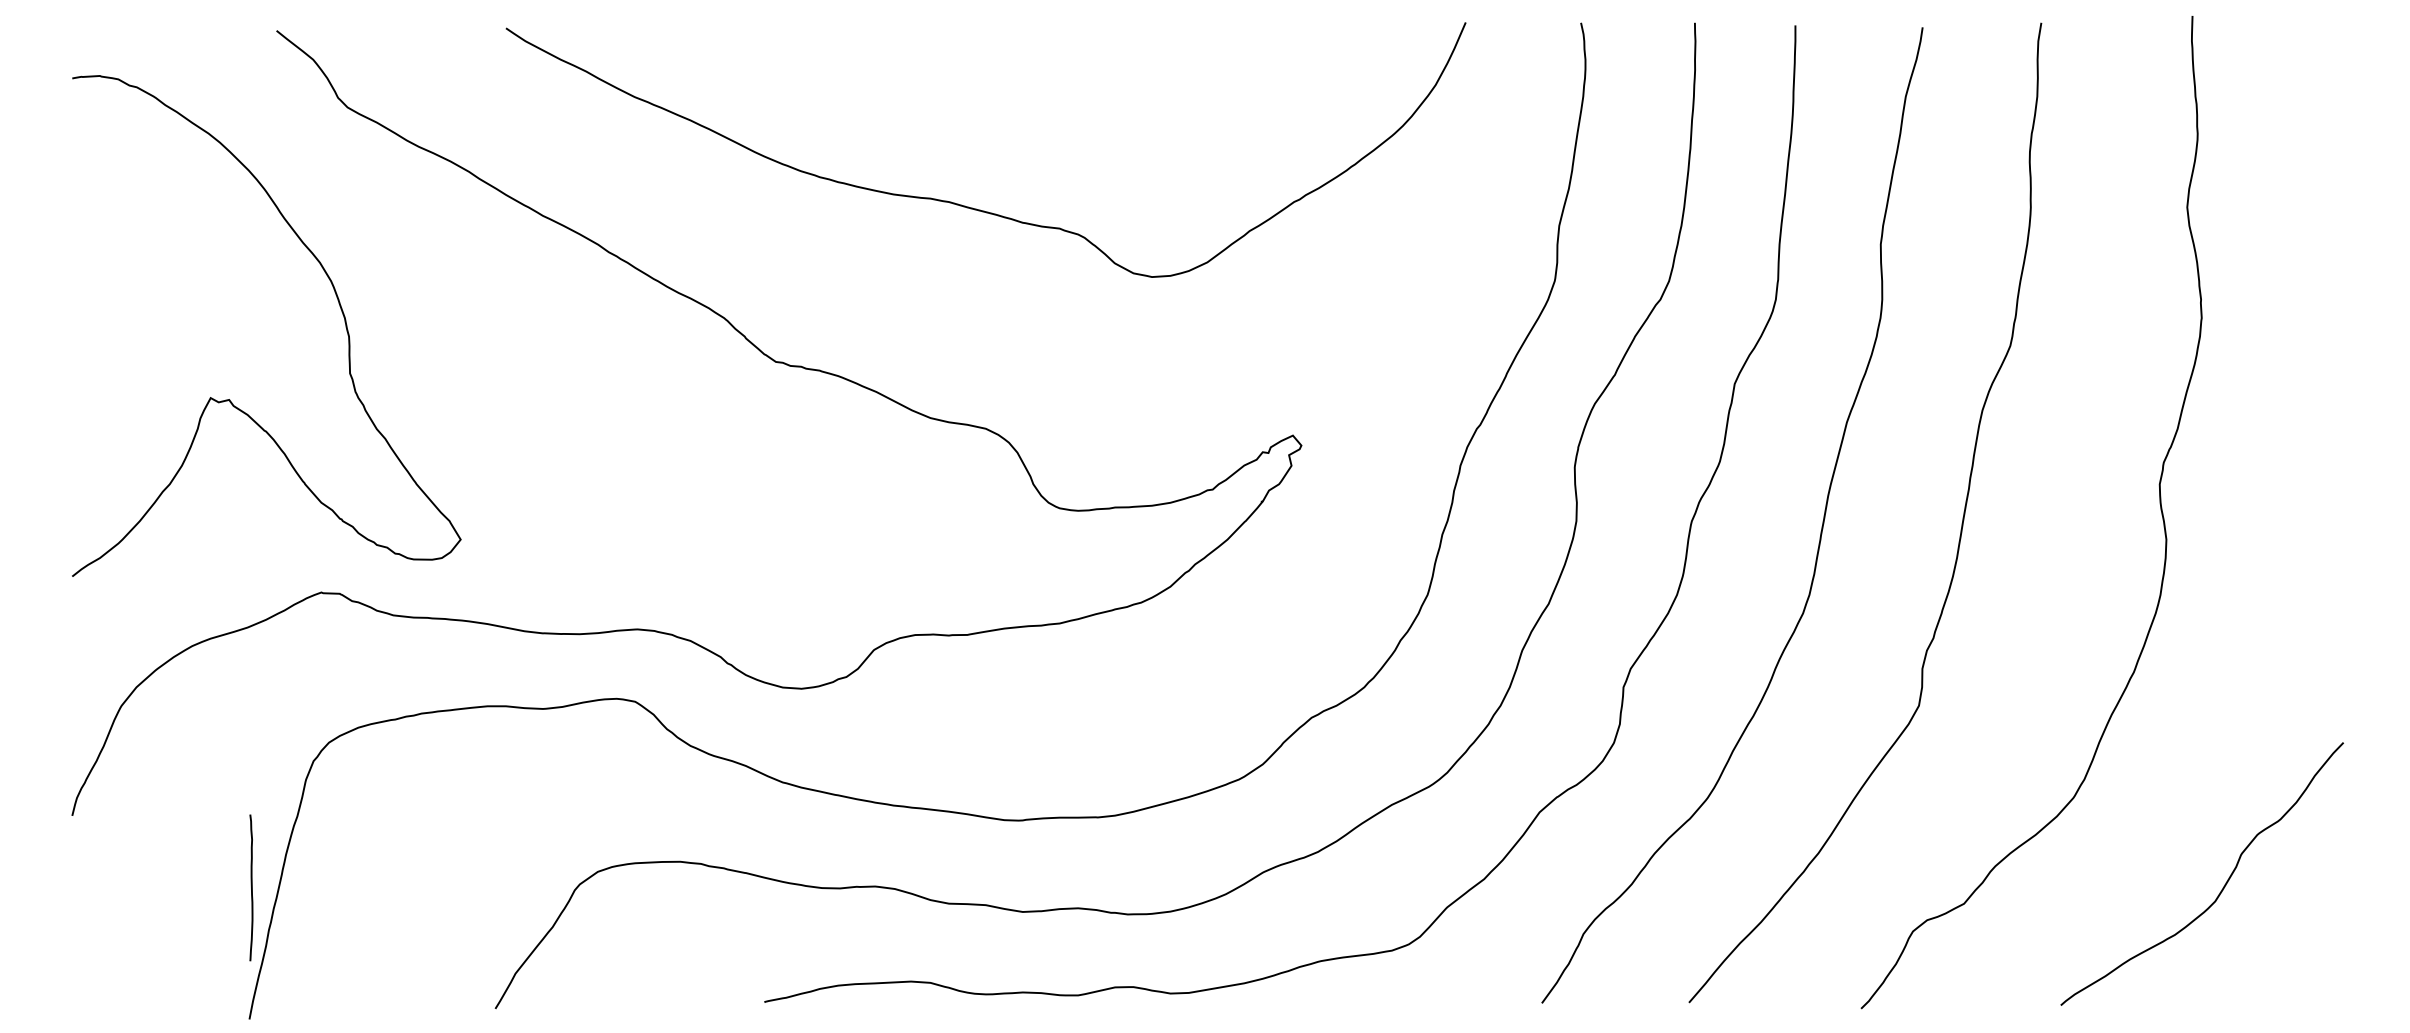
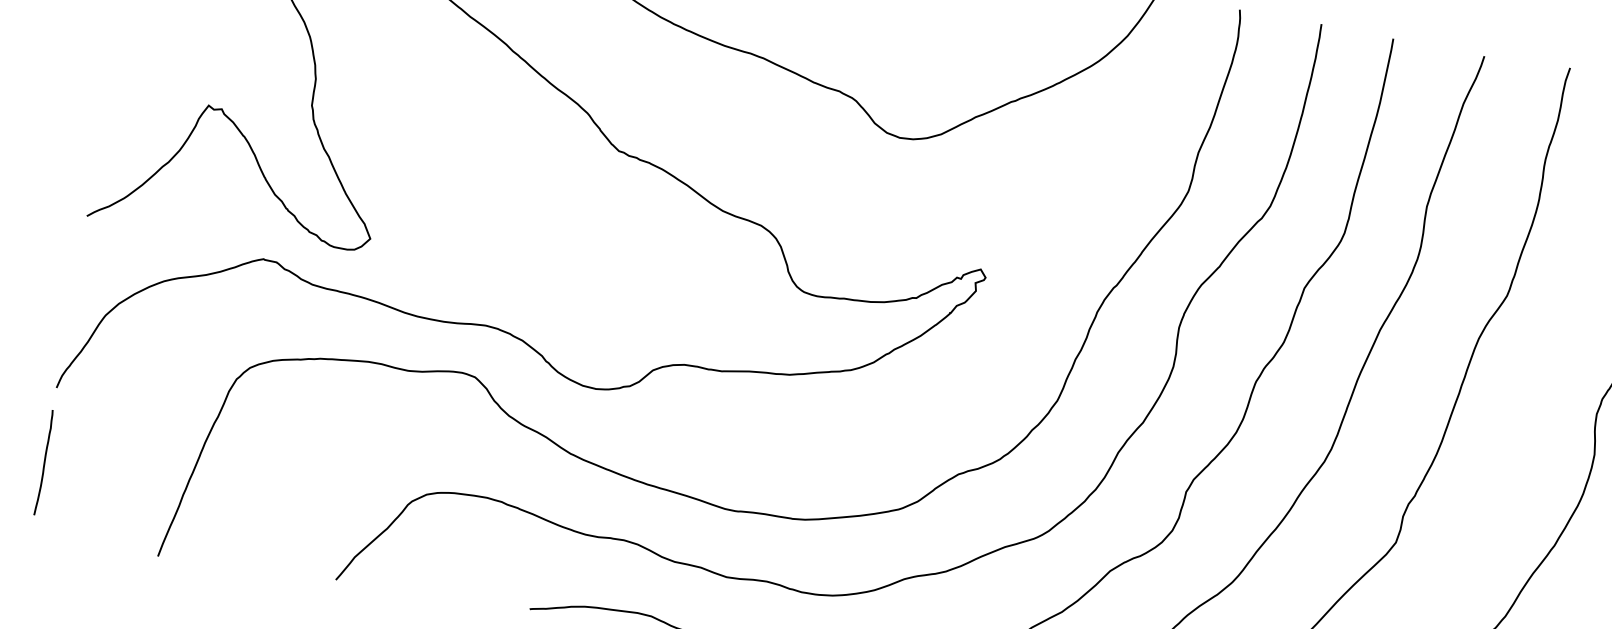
curve: (251, 887) -> (44, 462), moved

